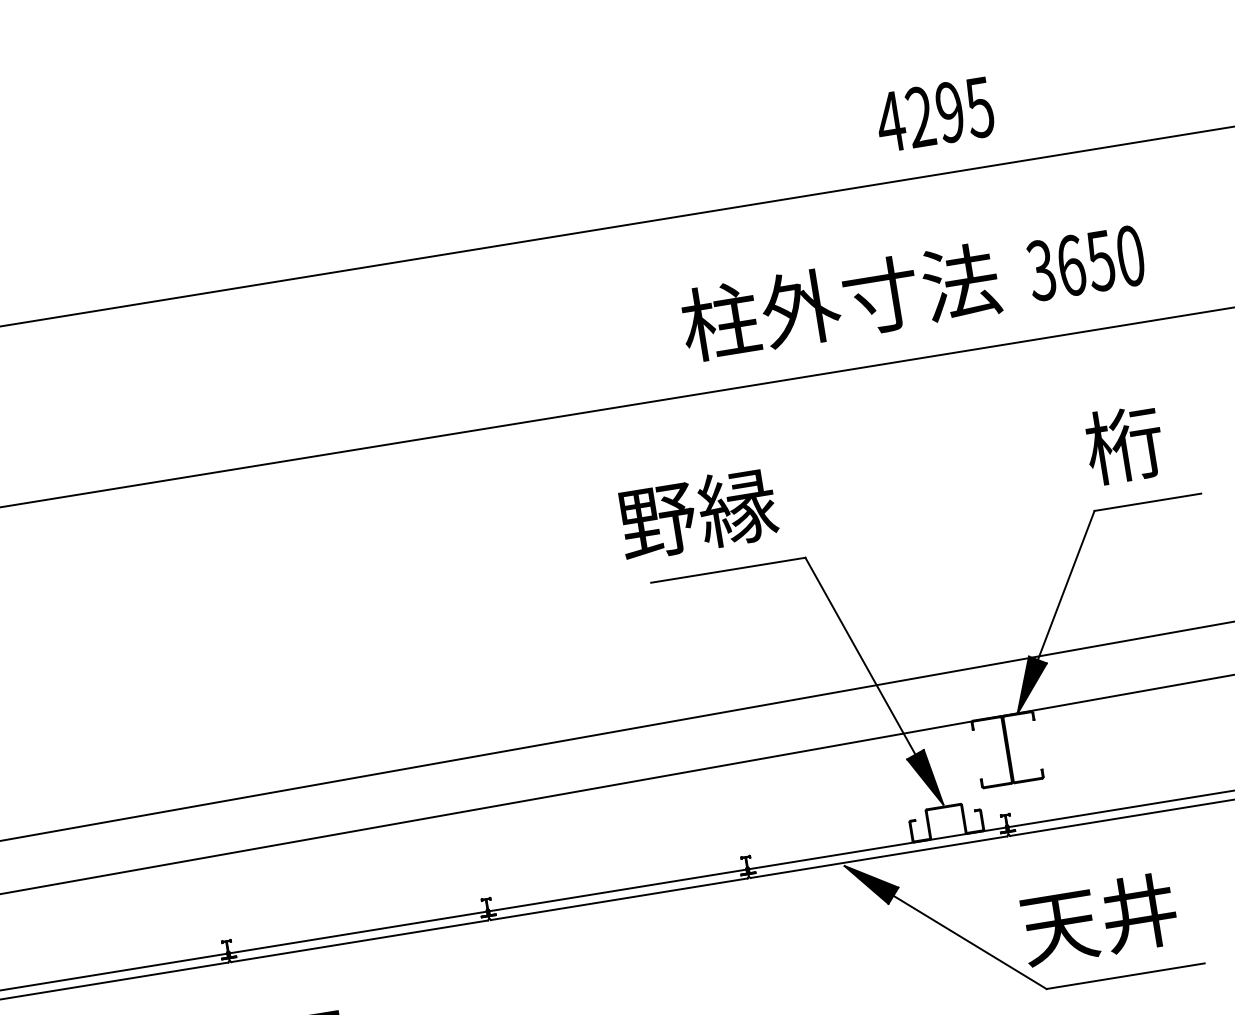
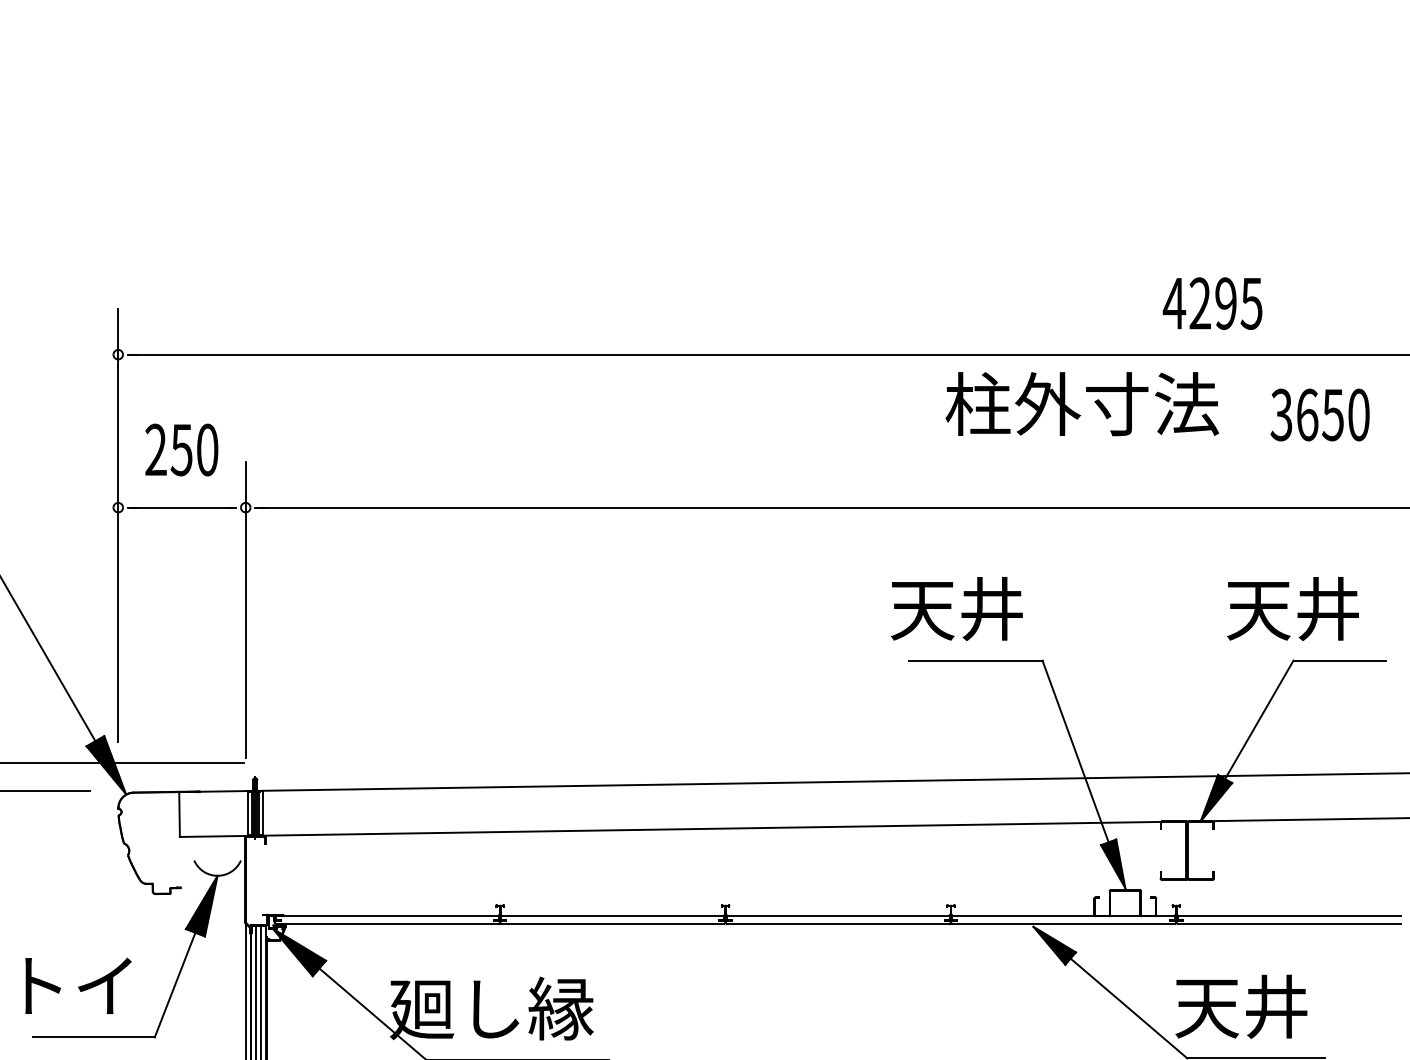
text: (1085, 262) -> (1319, 414), moved
text: (839, 302) -> (1081, 404), moved
text: (1084, 450) -> (1293, 608), 桁 -> 天井
text: (697, 513) -> (957, 608), 野縁 -> 天井

